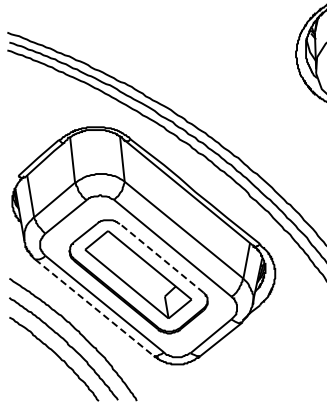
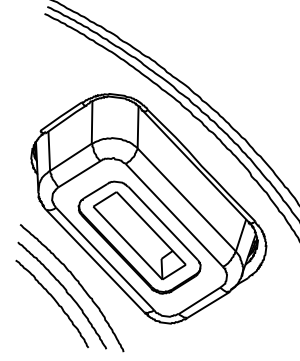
line: (161, 258) -> (162, 223), dashed -> solid
line: (94, 307) -> (95, 260), dashed -> solid

